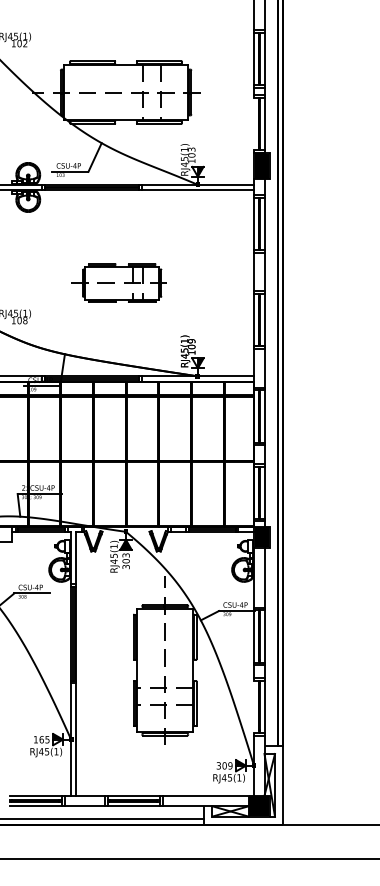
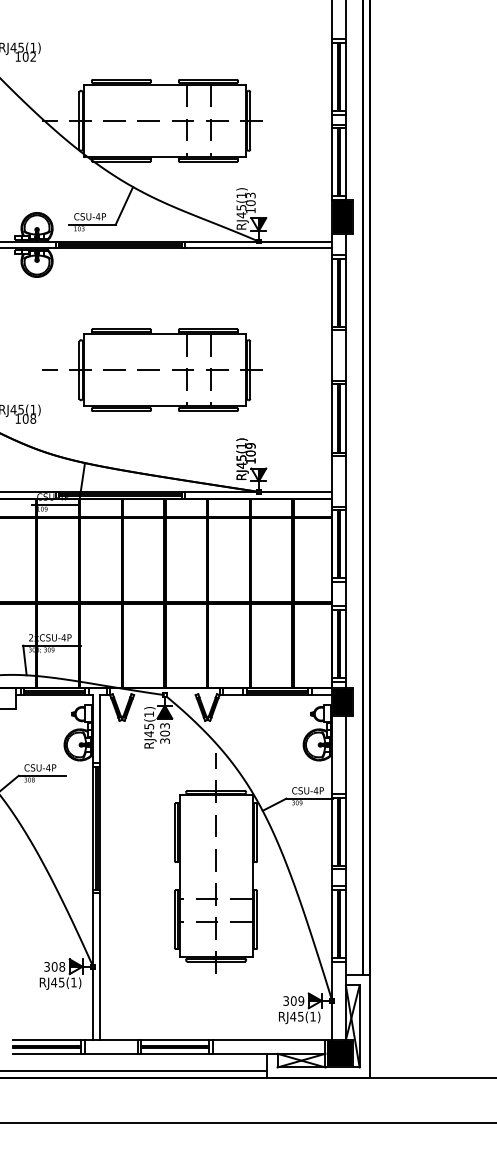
line: (254, 124) -> (332, 162), added
part: (116, 282) -> (152, 369), size x1.67
line: (254, 706) -> (332, 923), added
text: (41, 739) -> (54, 966), 165 -> 308

